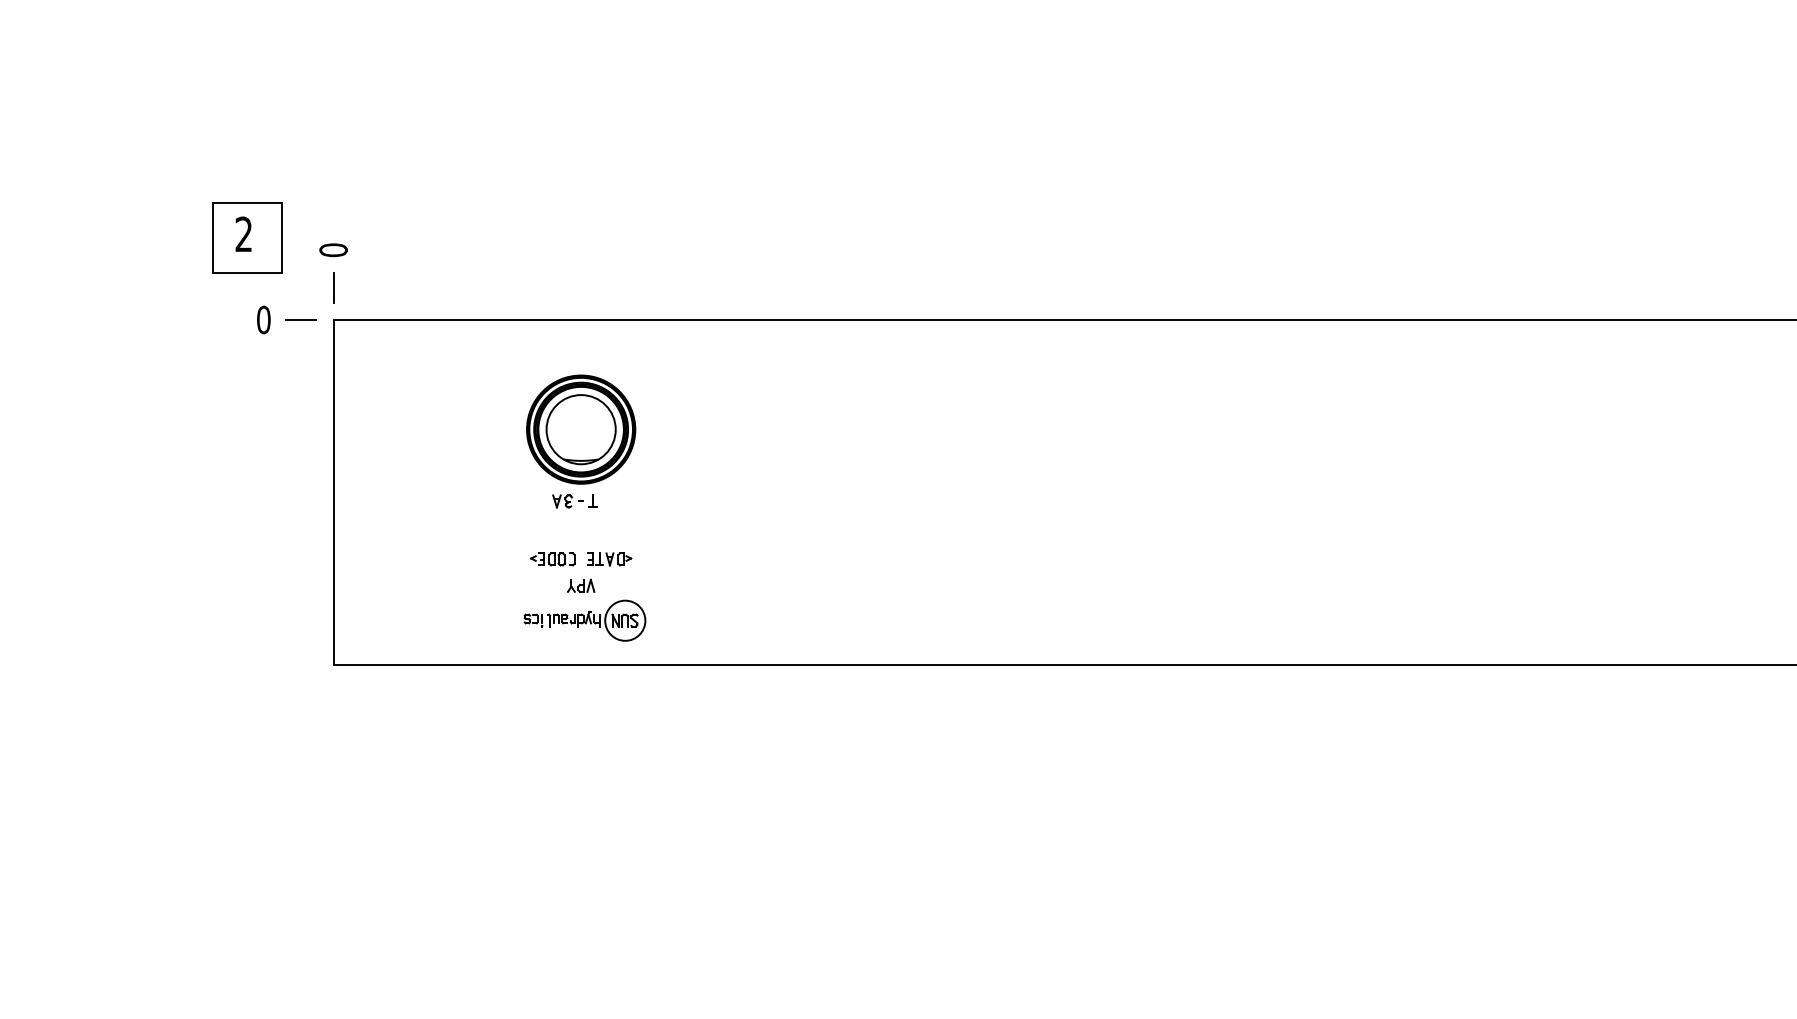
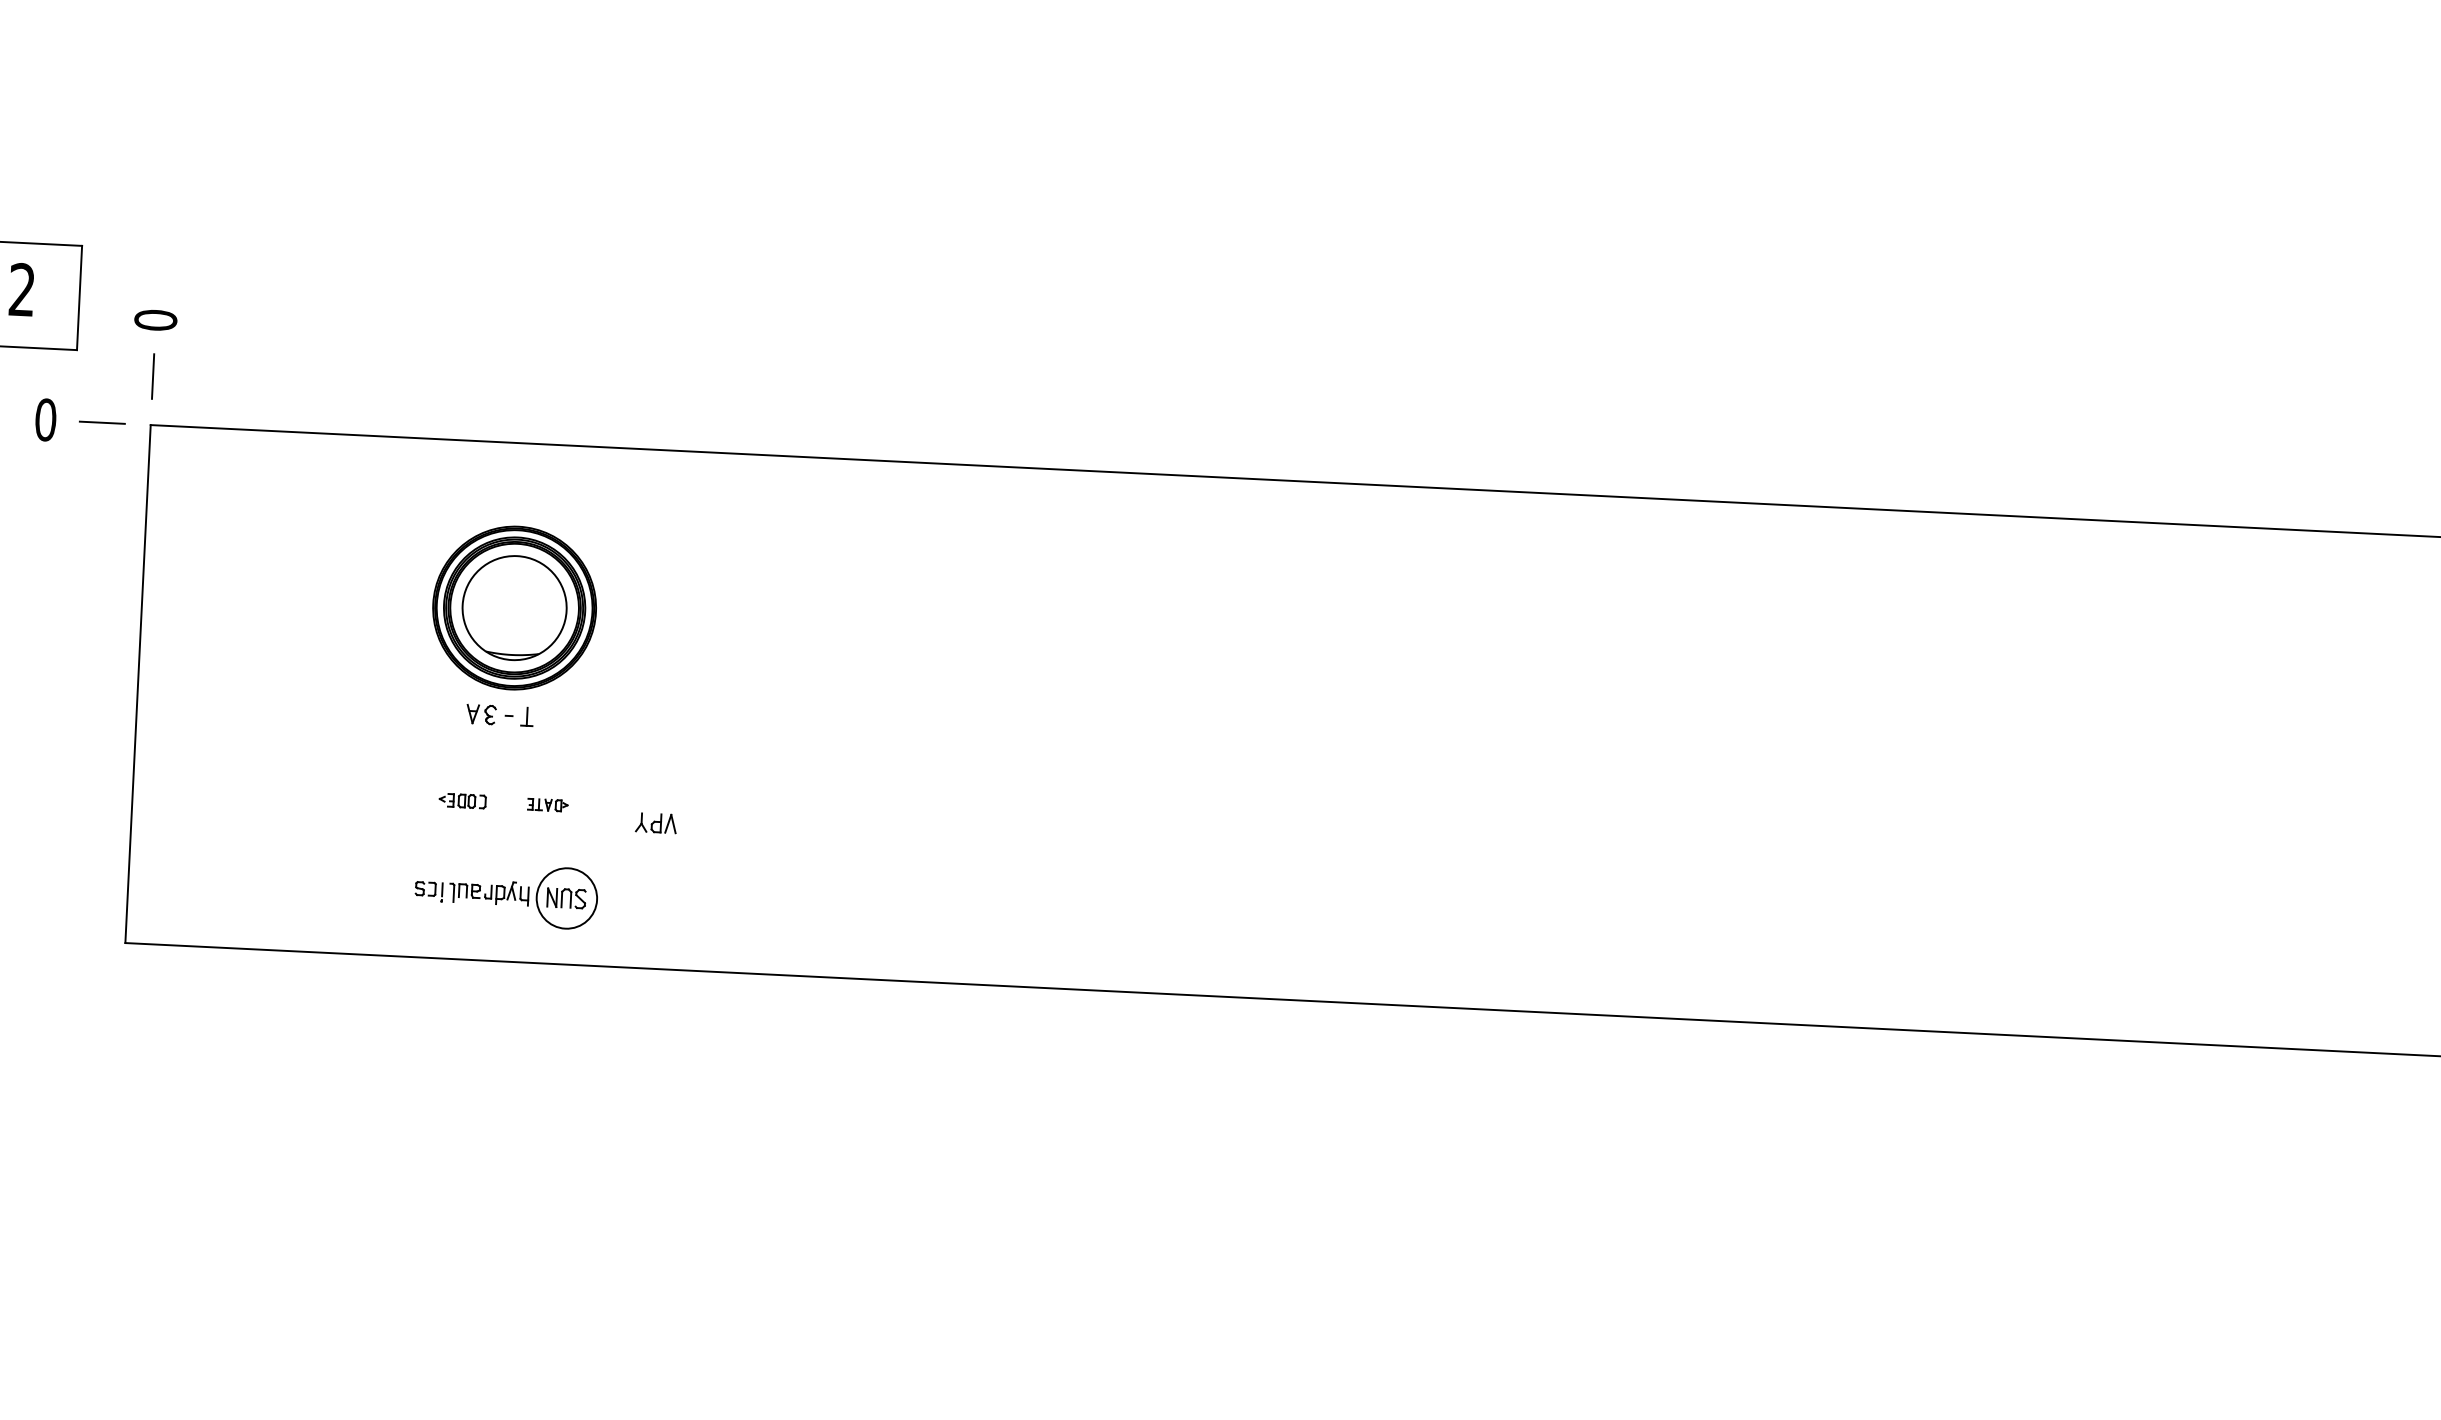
part: (552, 559) -> (462, 801), size x0.7
part: (609, 559) -> (547, 805), size x0.6
part: (581, 585) -> (656, 822), moved

